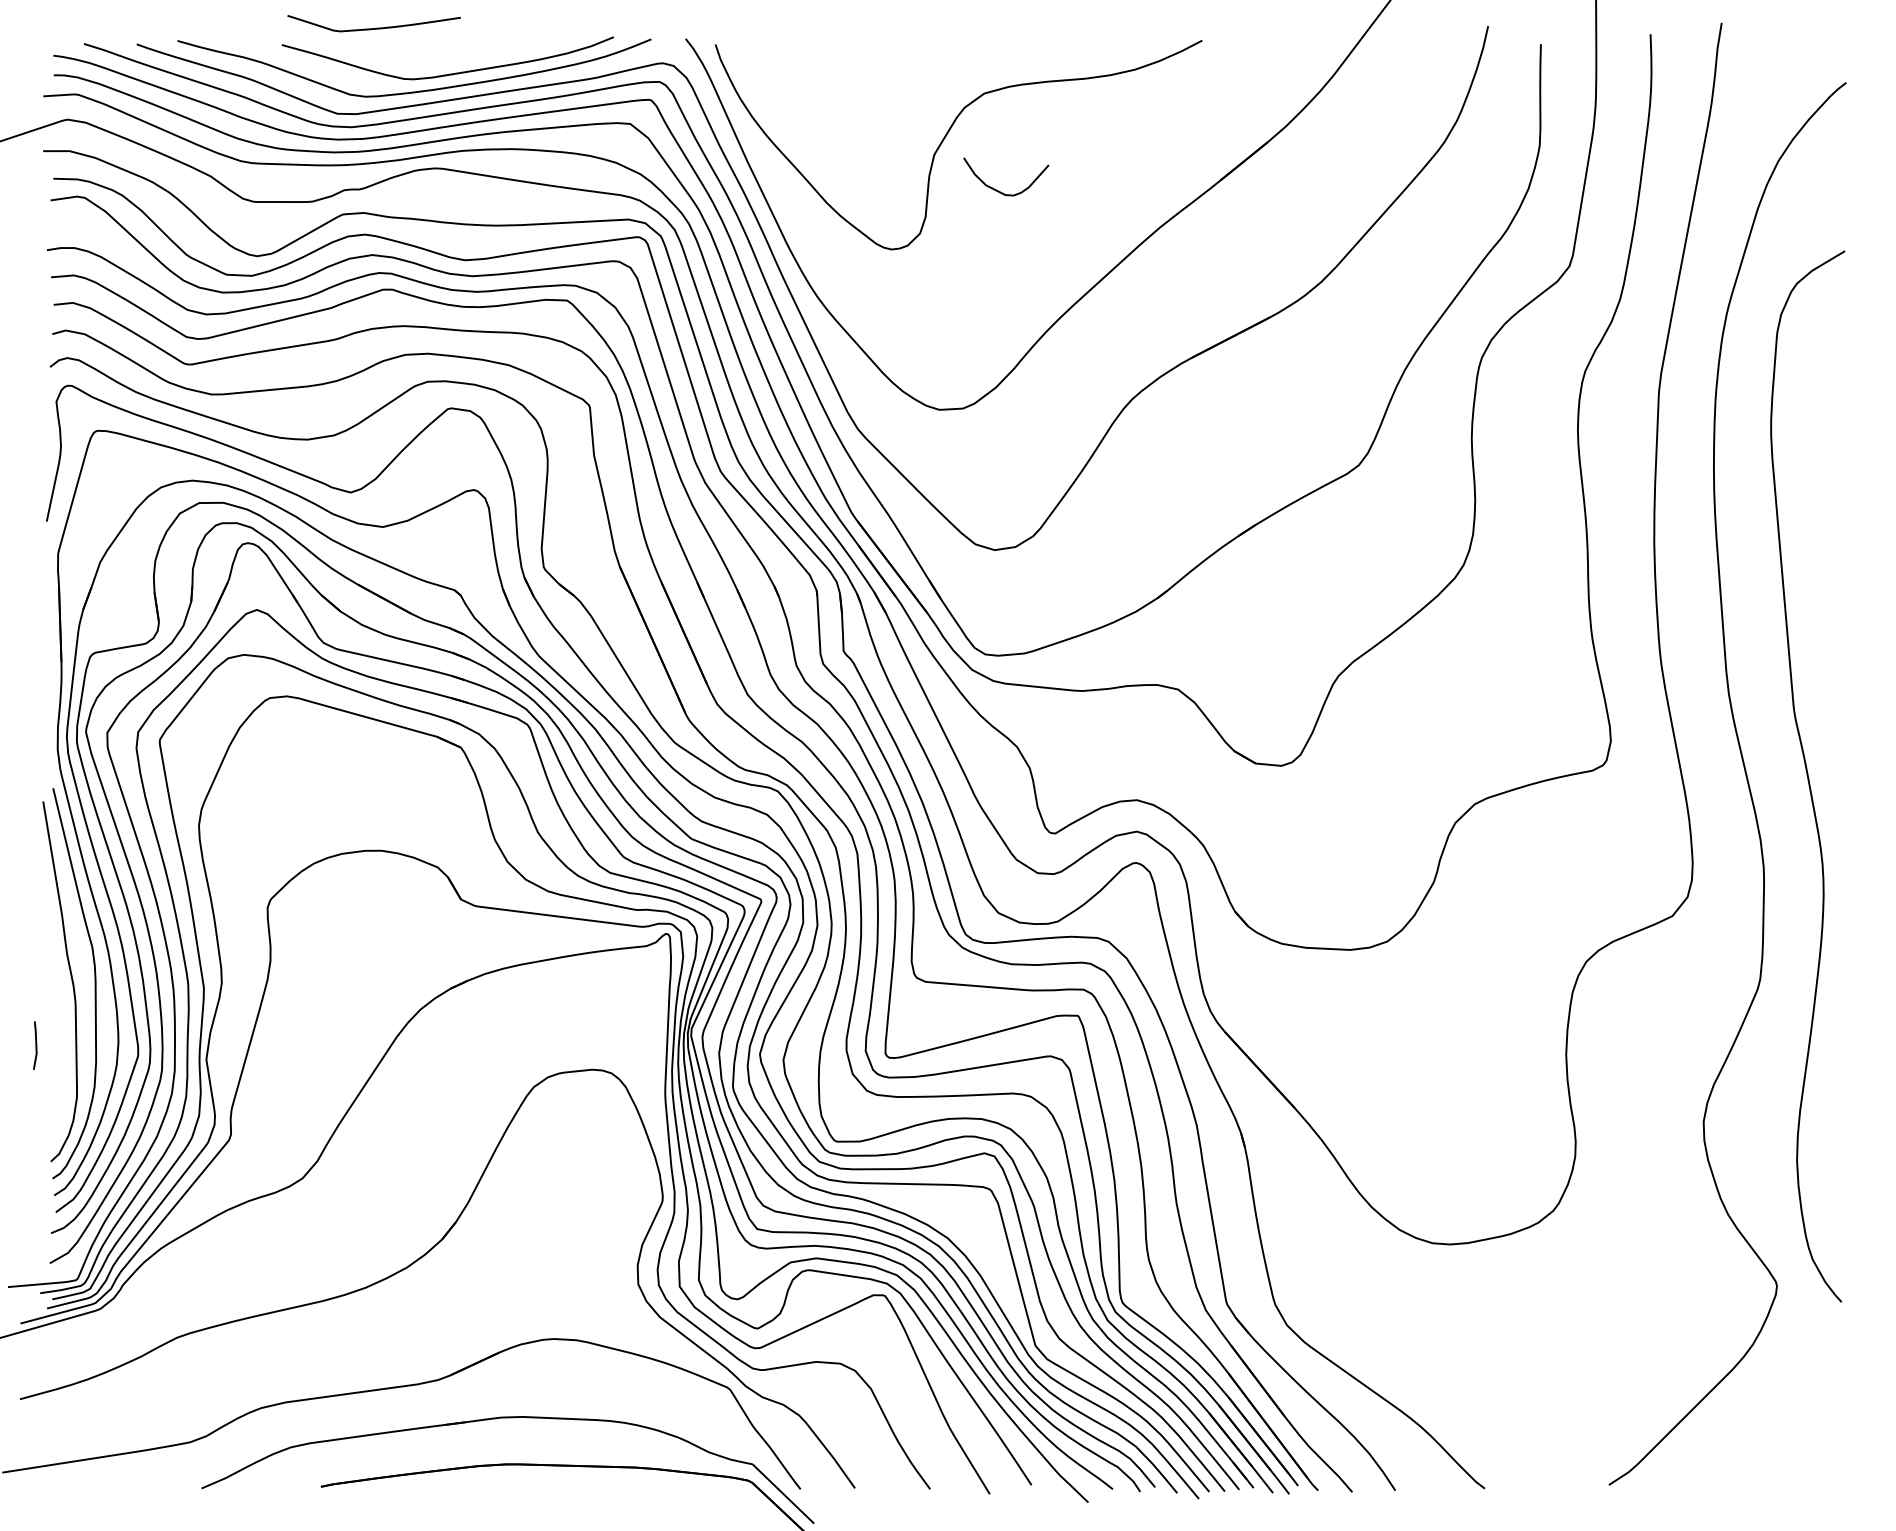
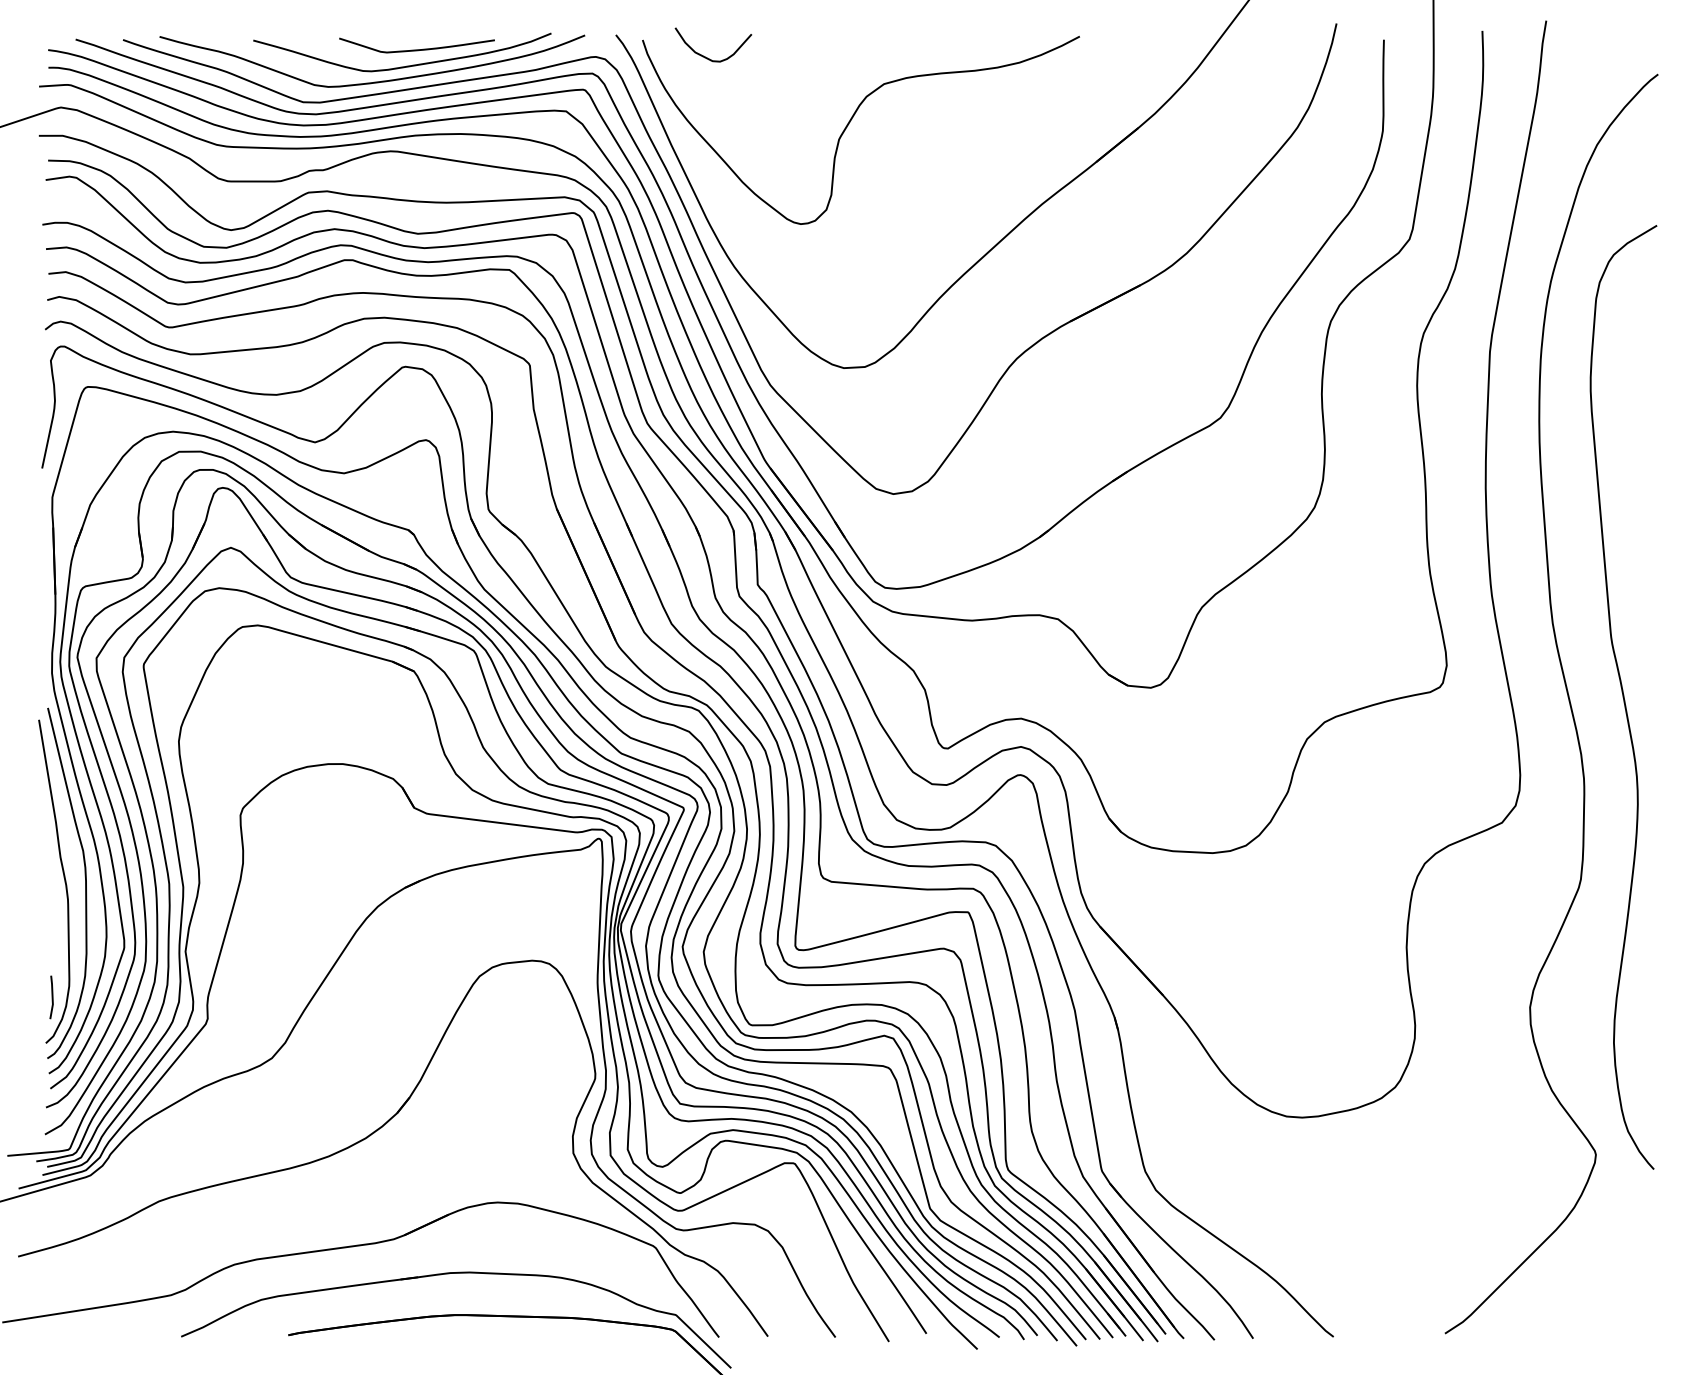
curve: (375, 27) -> (418, 49), moved
curve: (998, 190) -> (706, 57), moved
line: (35, 1045) -> (51, 997), moved

